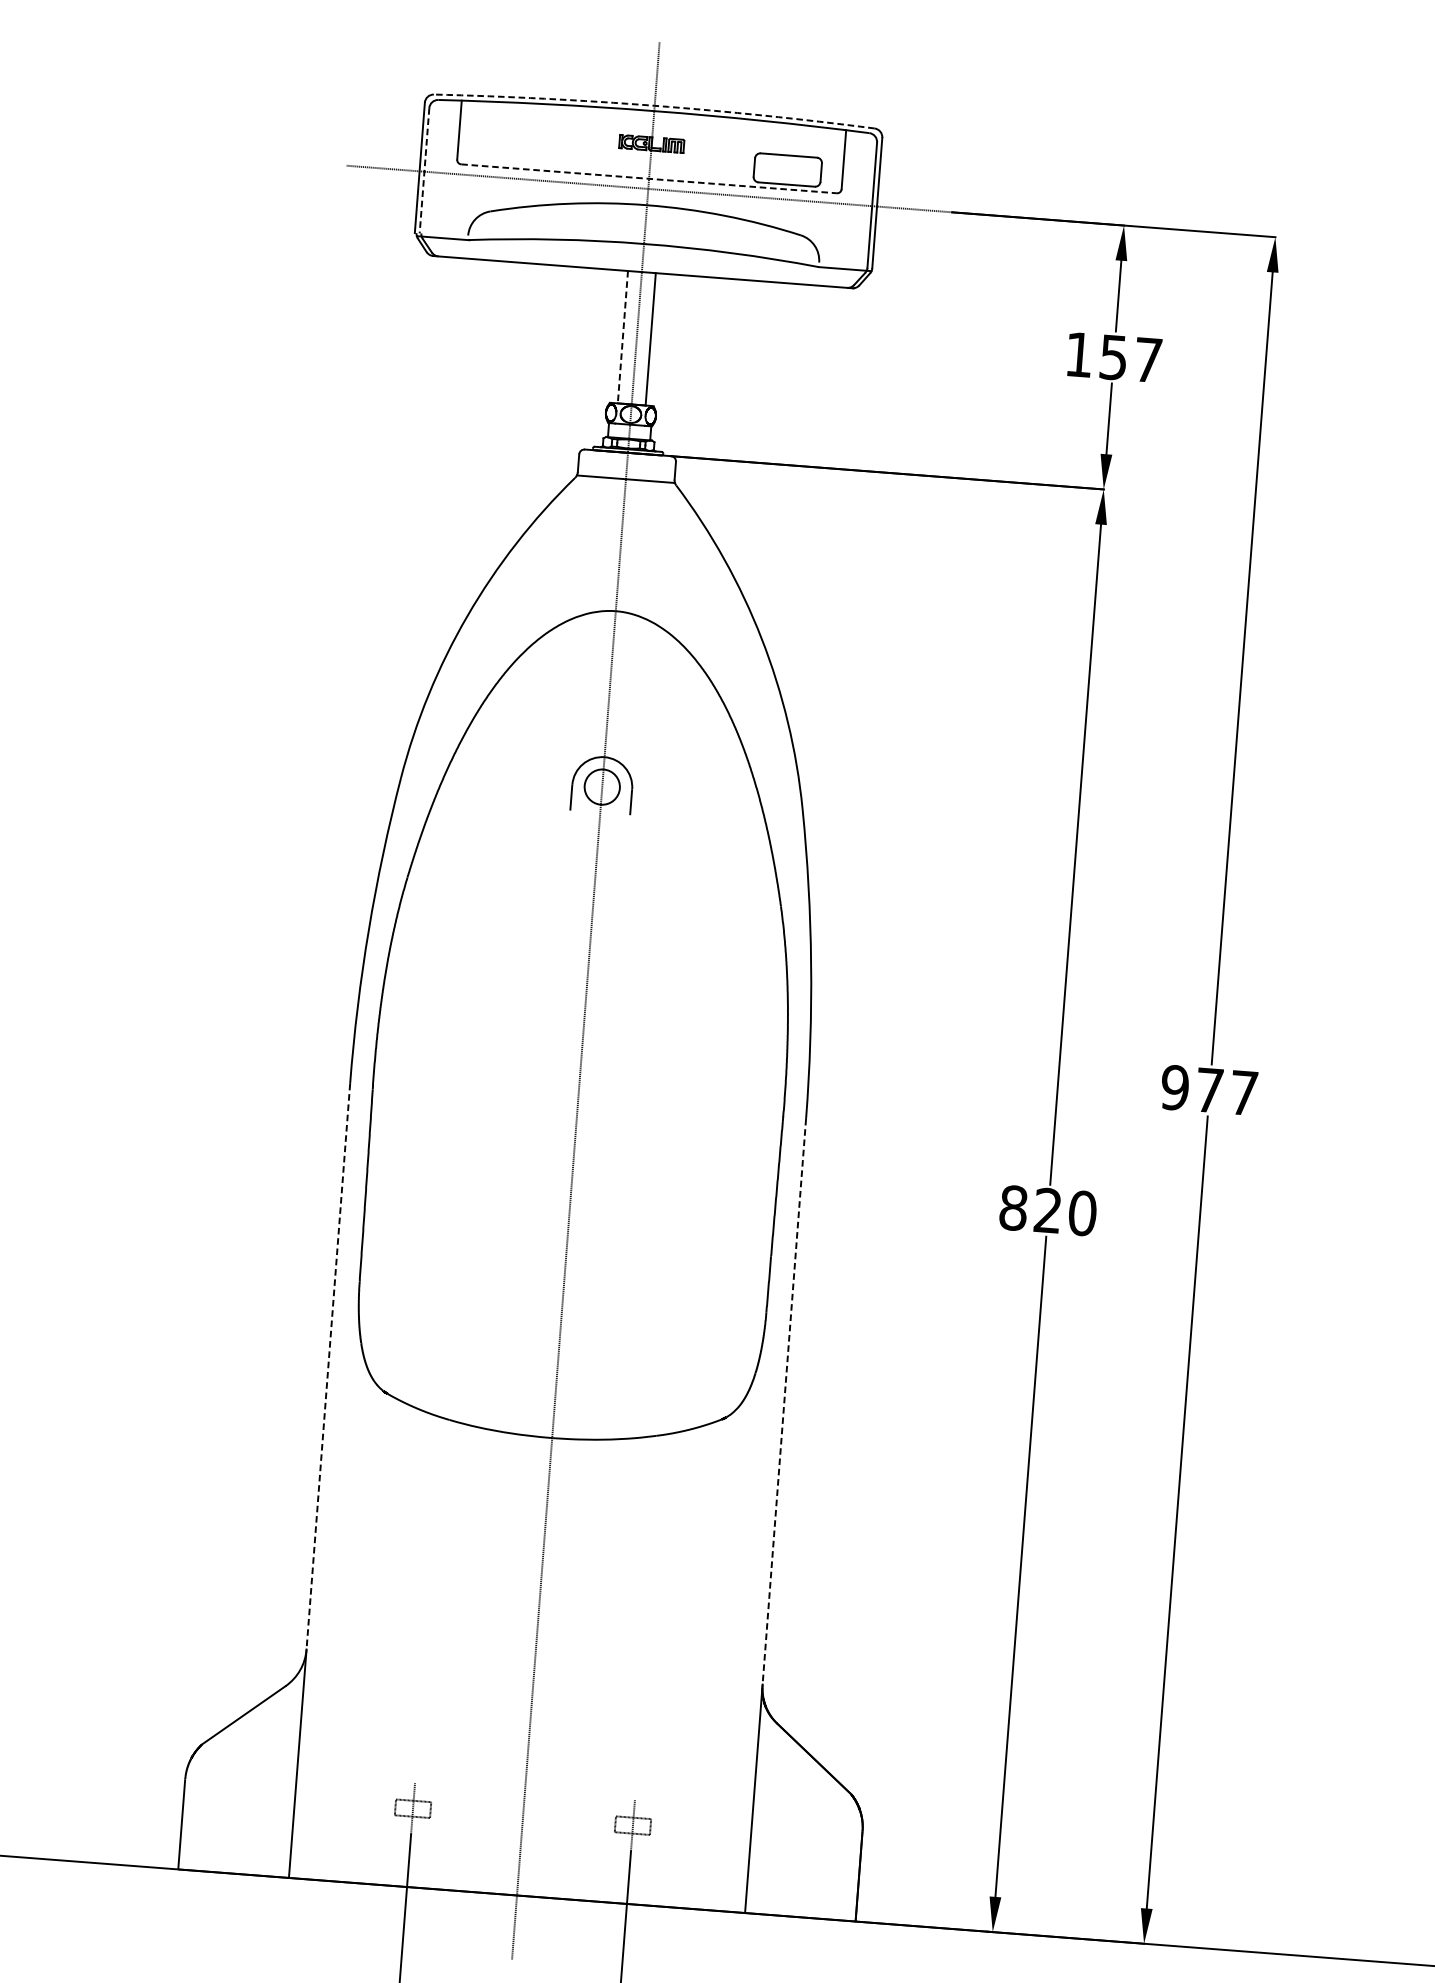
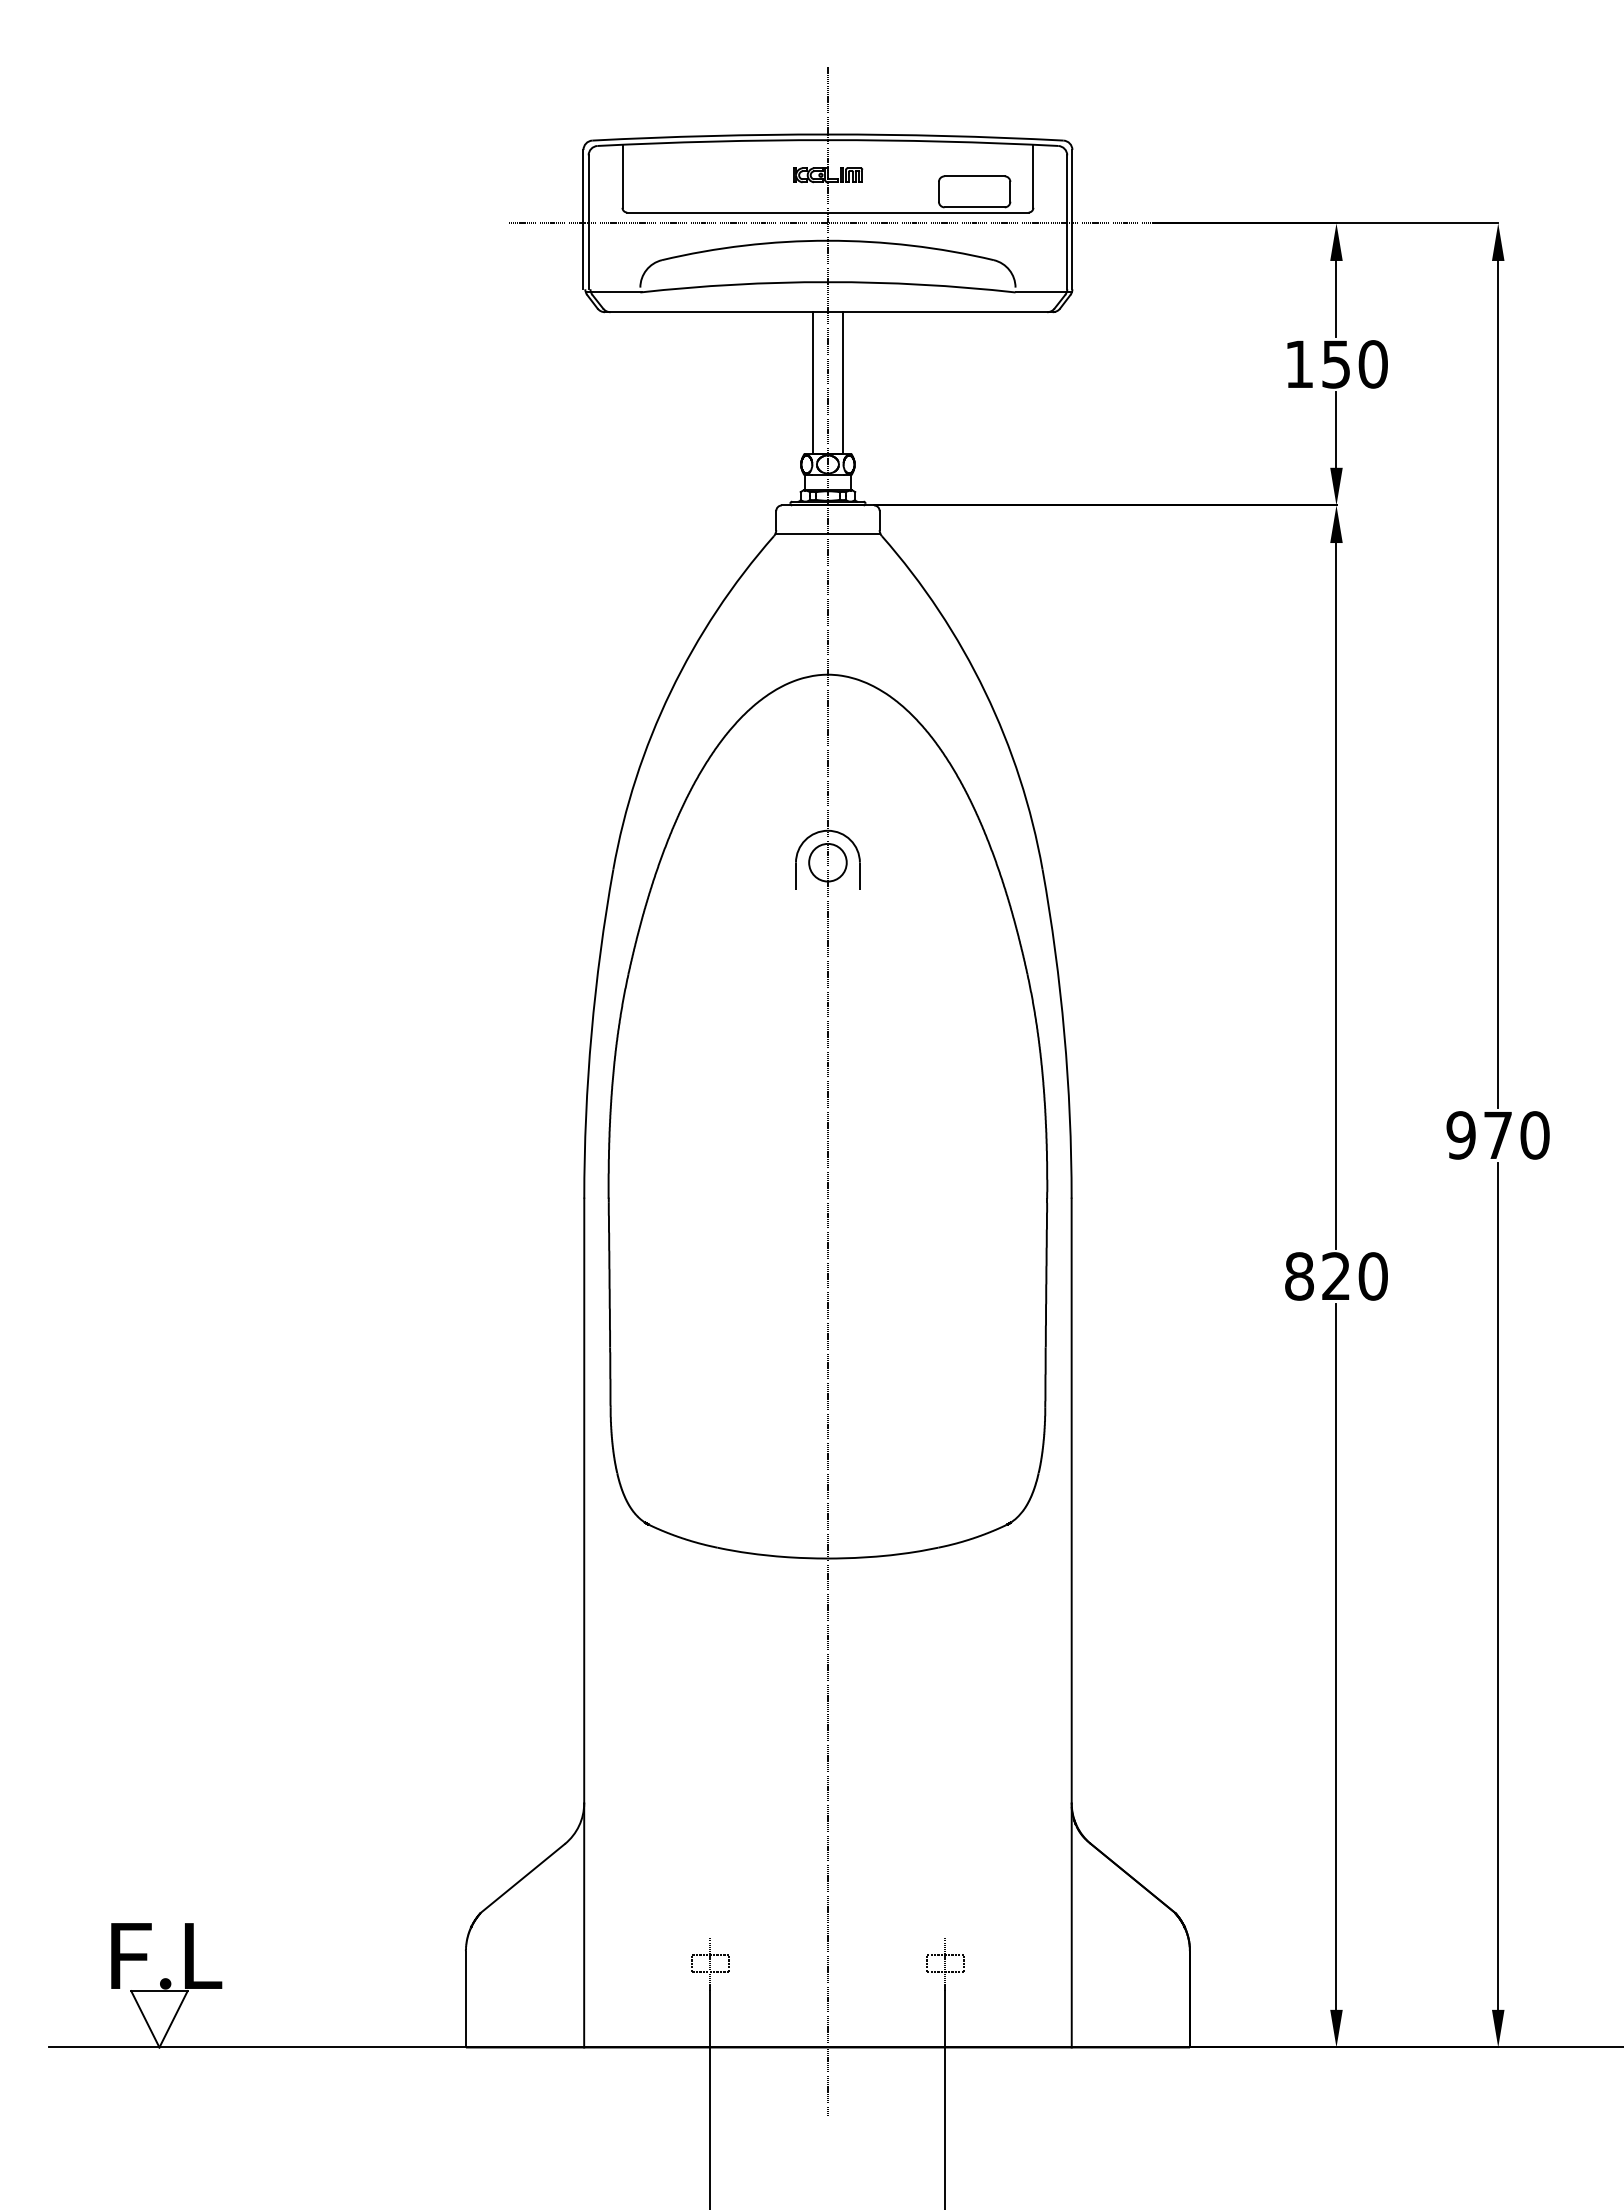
arc: (654, 105) -> (827, 134), dashed -> solid
line: (424, 170) -> (588, 222), dashed -> solid
line: (648, 178) -> (827, 212), dashed -> solid
line: (623, 336) -> (813, 382), dashed -> solid
text: (1147, 360) -> (1372, 364), 157 -> 150
text: (1243, 1093) -> (1534, 1135), 977 -> 970
line: (328, 1367) -> (584, 1501), dashed -> solid
line: (784, 1402) -> (1071, 1501), dashed -> solid

